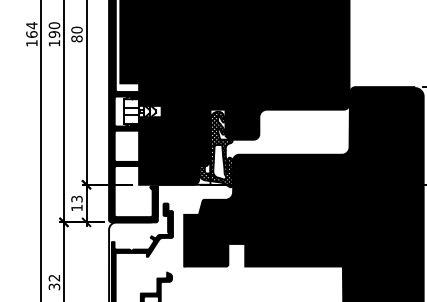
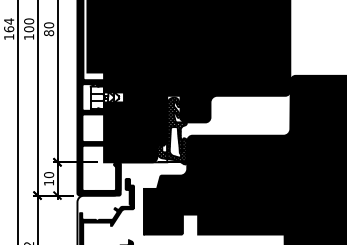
text: (54, 34) -> (29, 29), 190 -> 100
text: (76, 198) -> (48, 174), 13 -> 10

